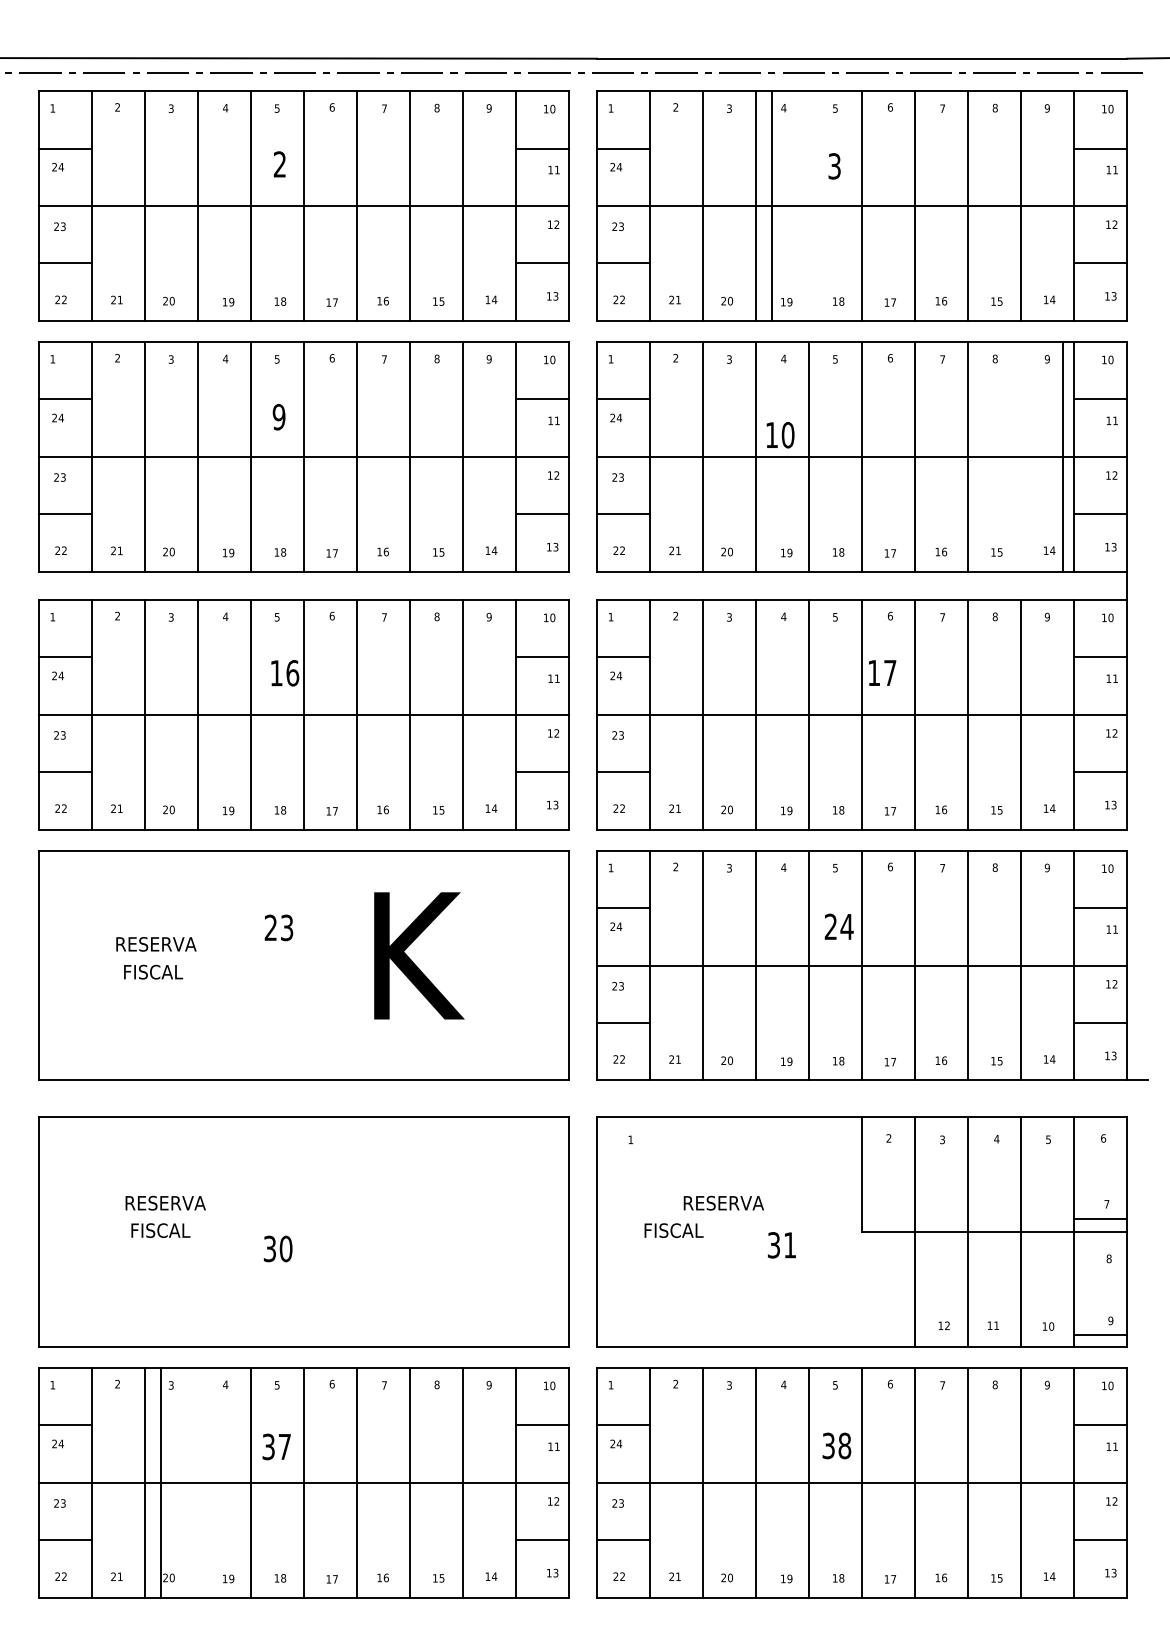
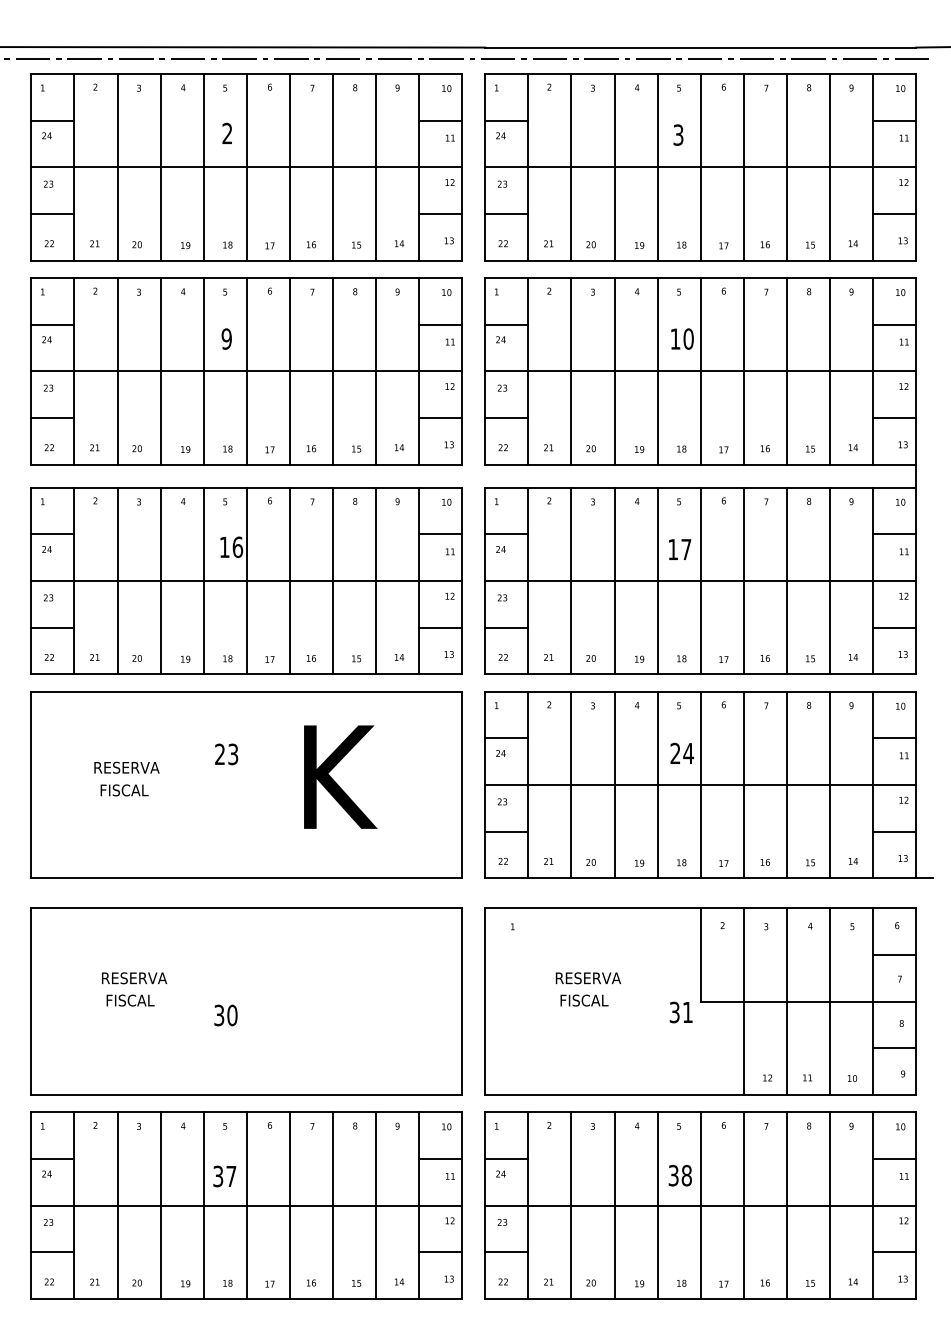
line: (771, 205) -> (657, 166), moved
text: (780, 435) -> (682, 339), moved
line: (1062, 456) -> (829, 371), moved
text: (882, 672) -> (680, 549), moved
line: (1099, 1218) -> (893, 954), moved
text: (673, 1230) -> (584, 1000), moved
text: (781, 1245) -> (680, 1012), moved
line: (1099, 1335) -> (893, 1048), moved
line: (160, 1482) -> (160, 1205), moved

